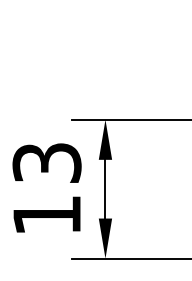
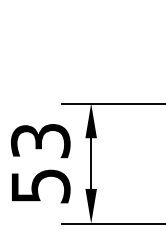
text: (47, 215) -> (41, 186), 13 -> 53

